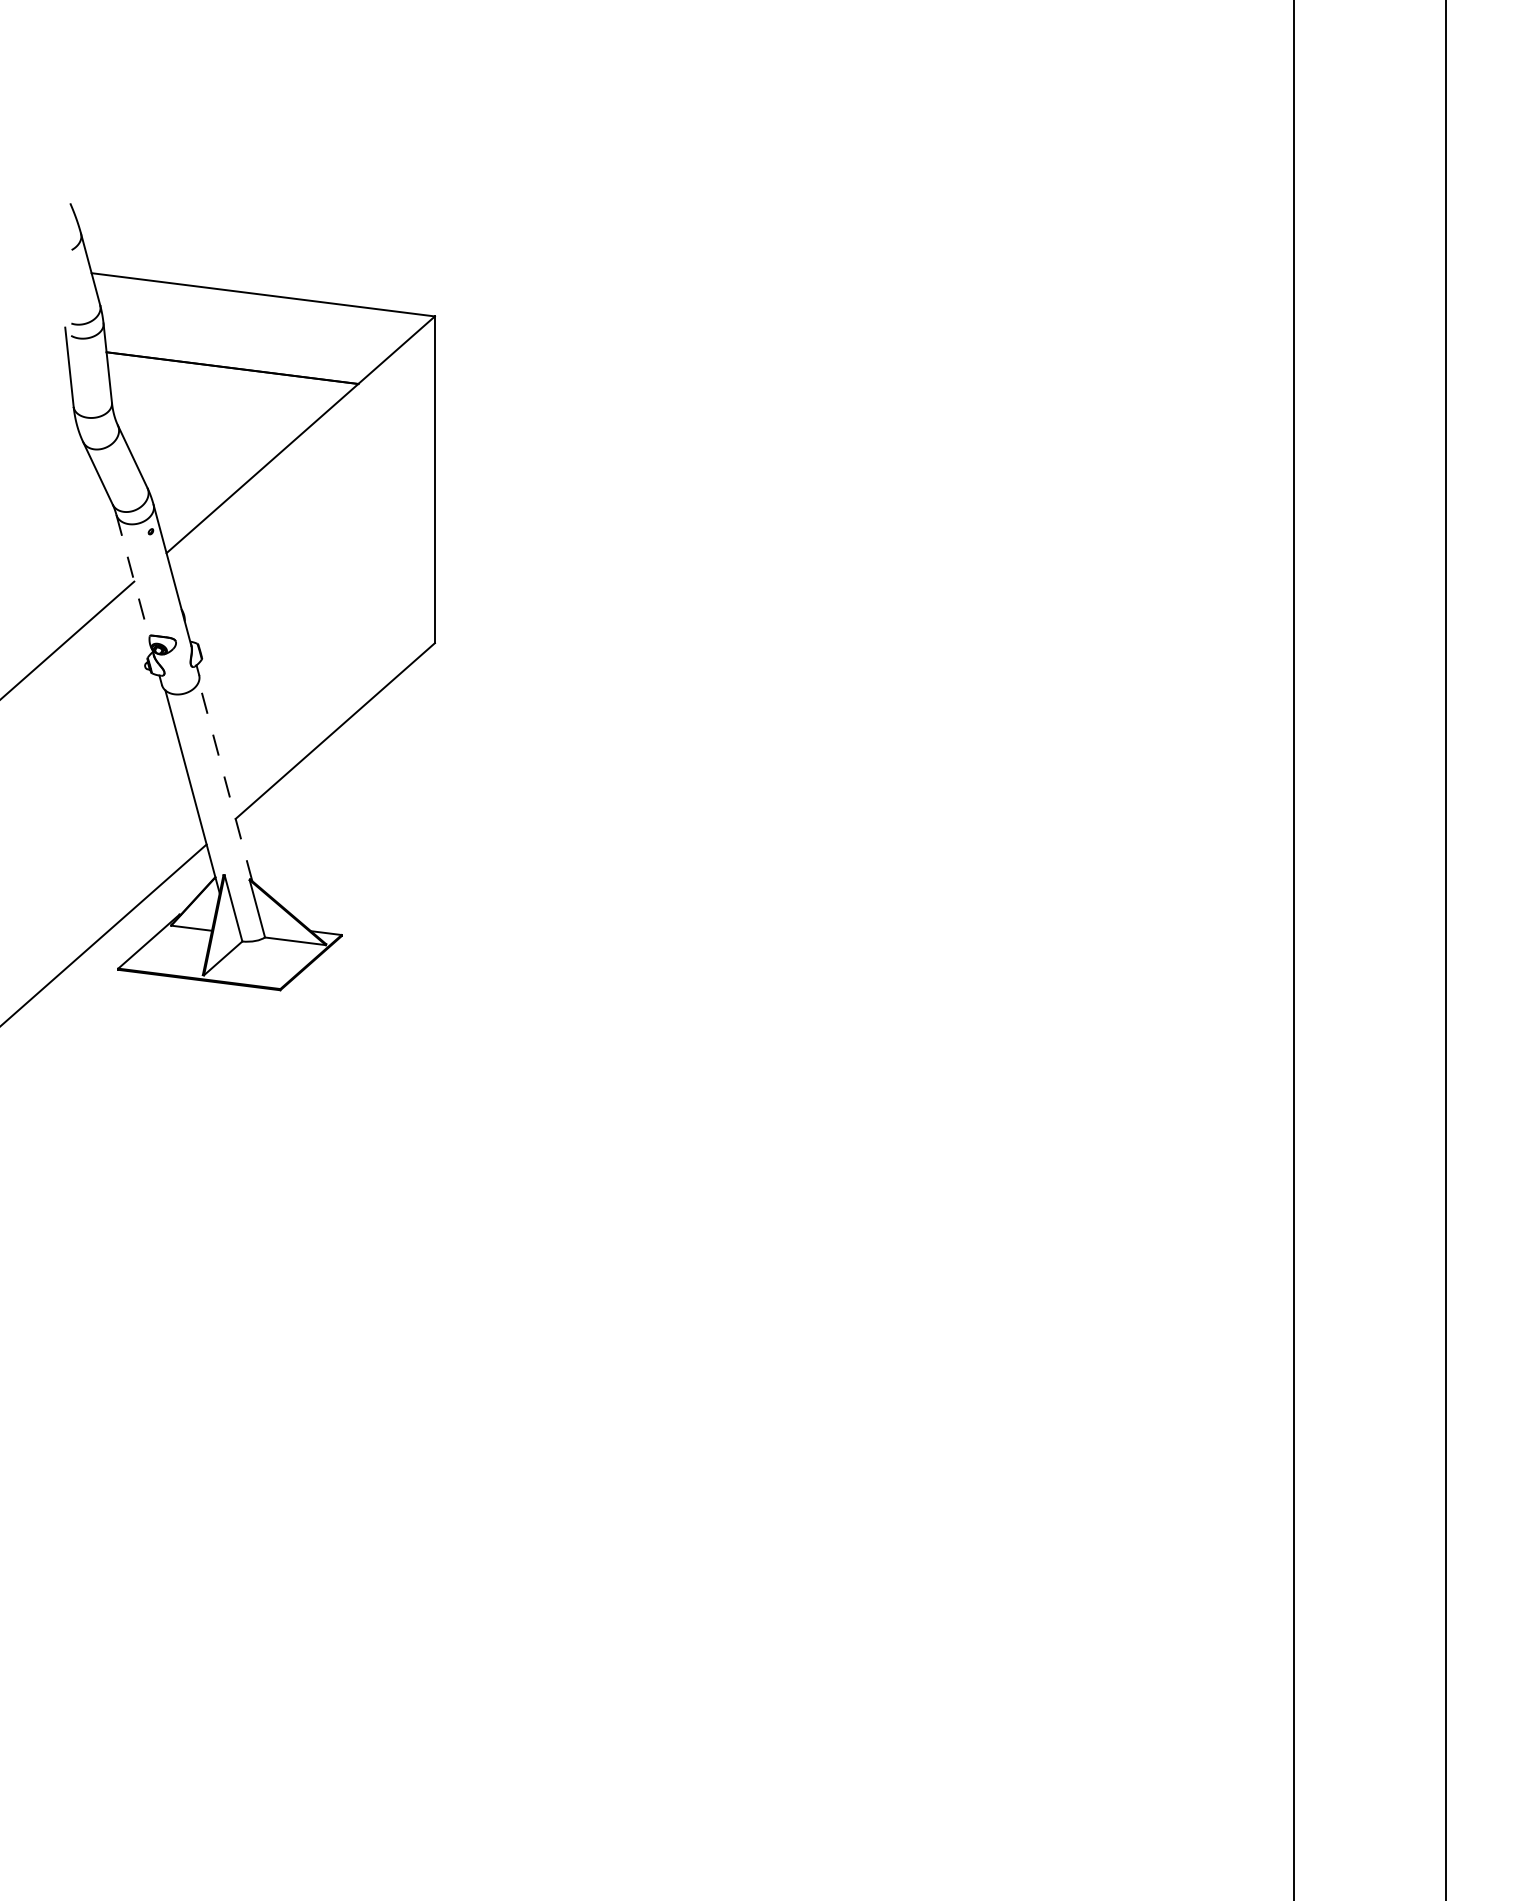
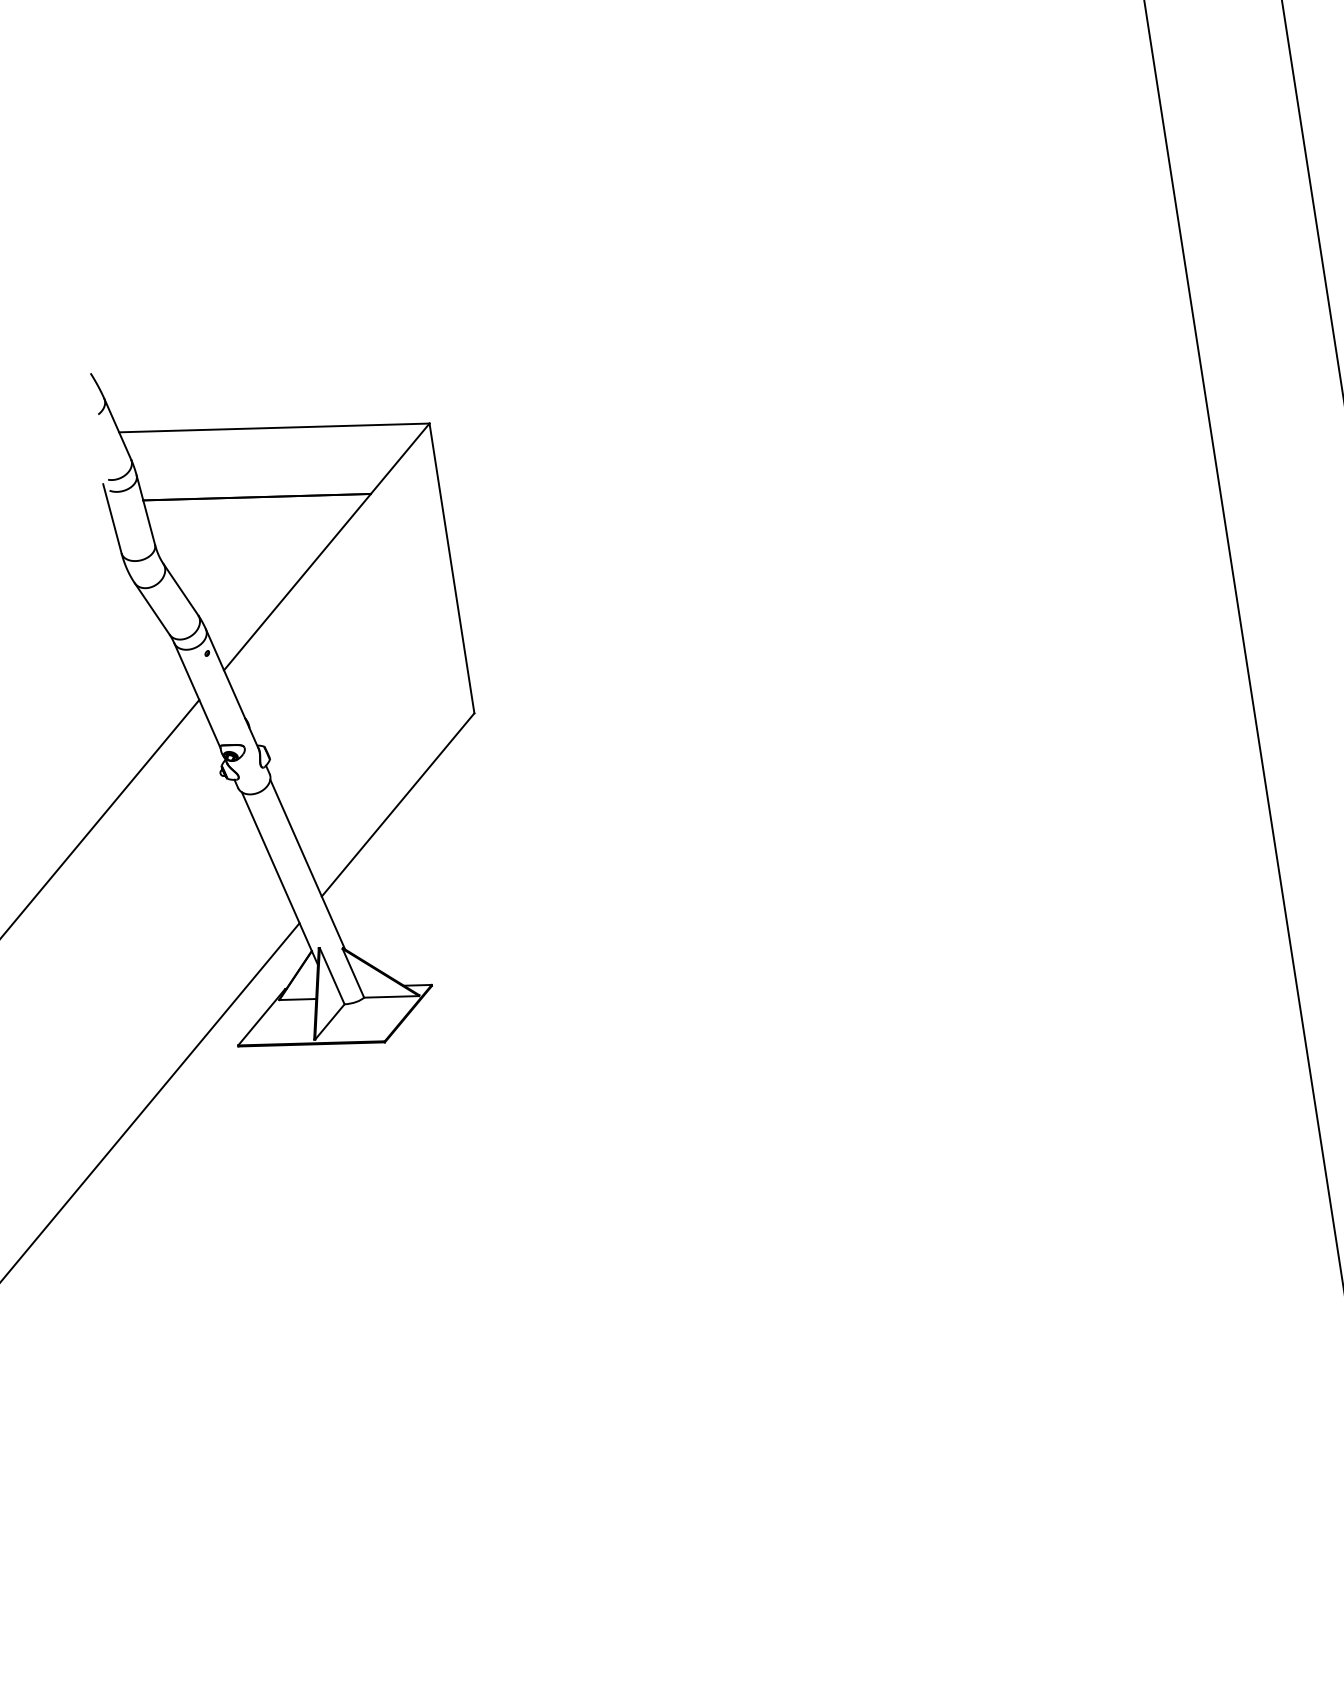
line: (132, 576) -> (197, 695), dashed -> solid
line: (225, 780) -> (307, 863), dashed -> solid

